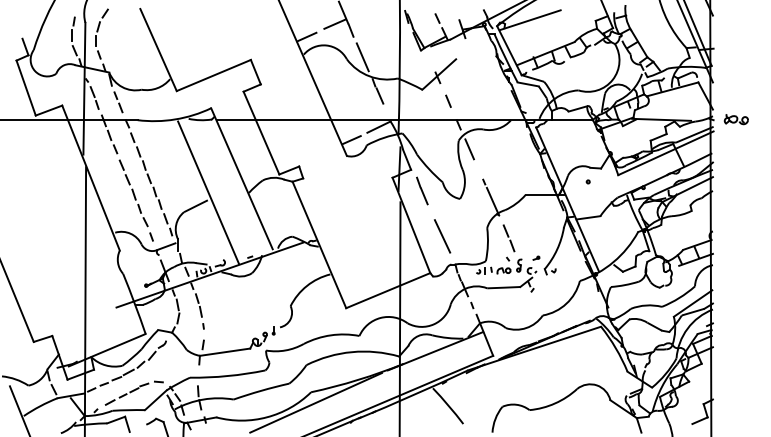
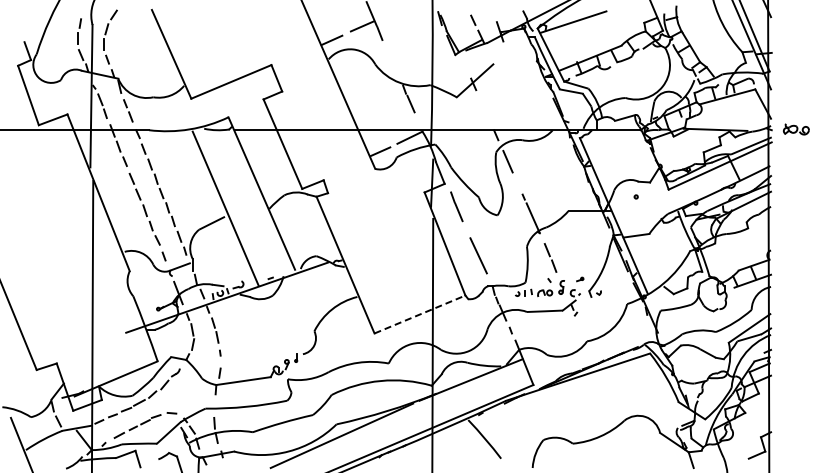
line: (361, 57) -> (391, 62), removed
line: (447, 101) -> (484, 109), removed
line: (388, 290) -> (420, 314), solid -> dashed

